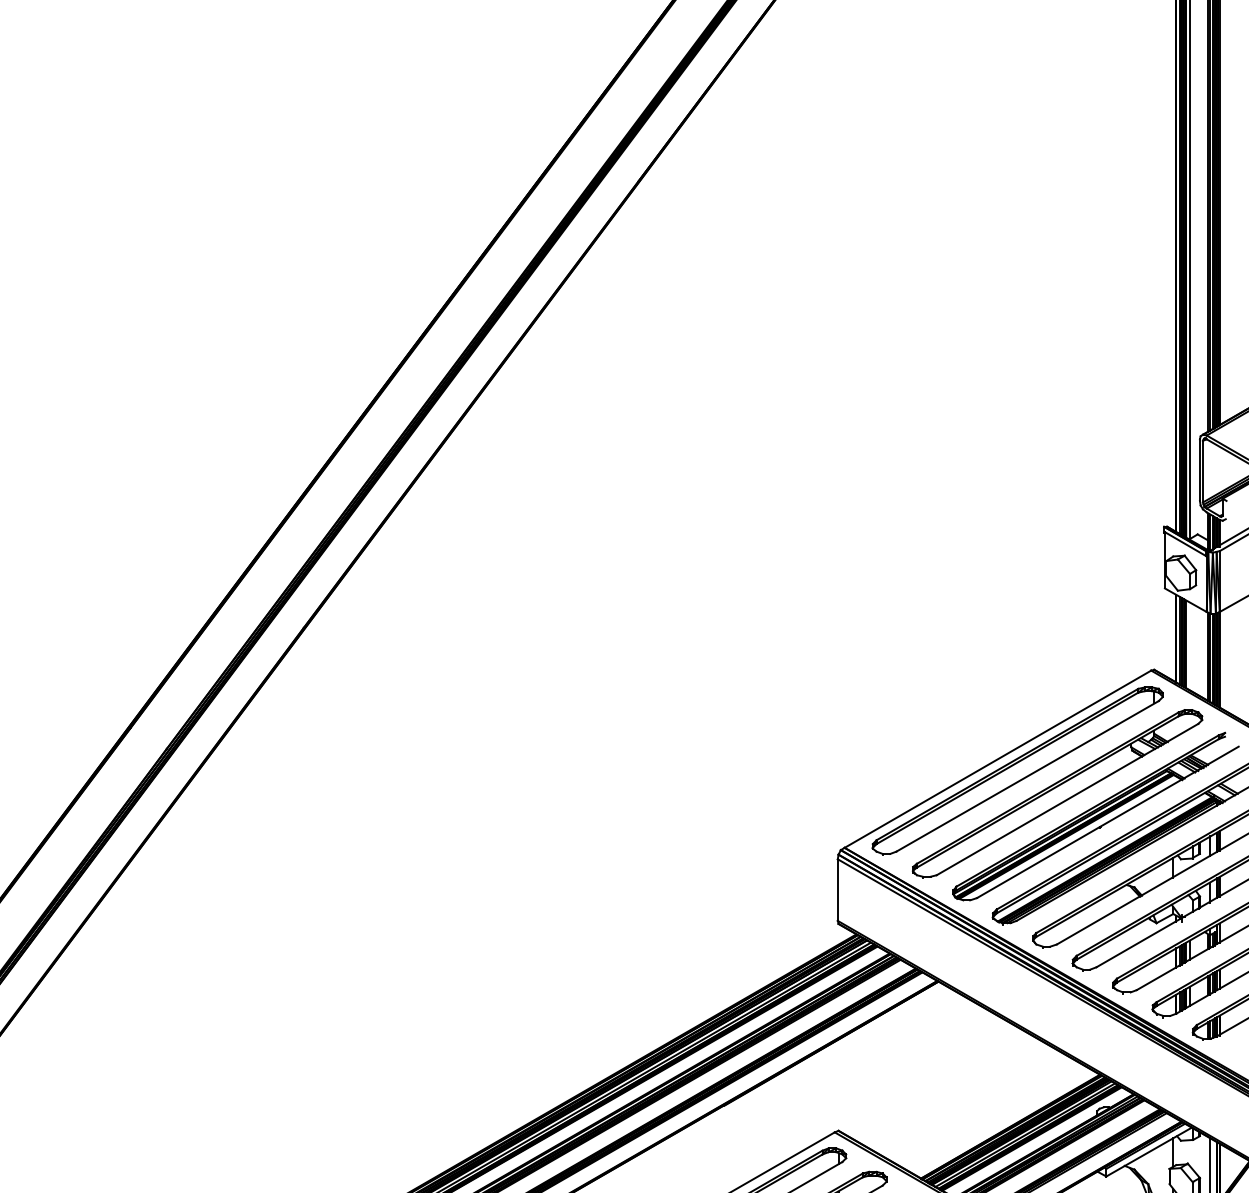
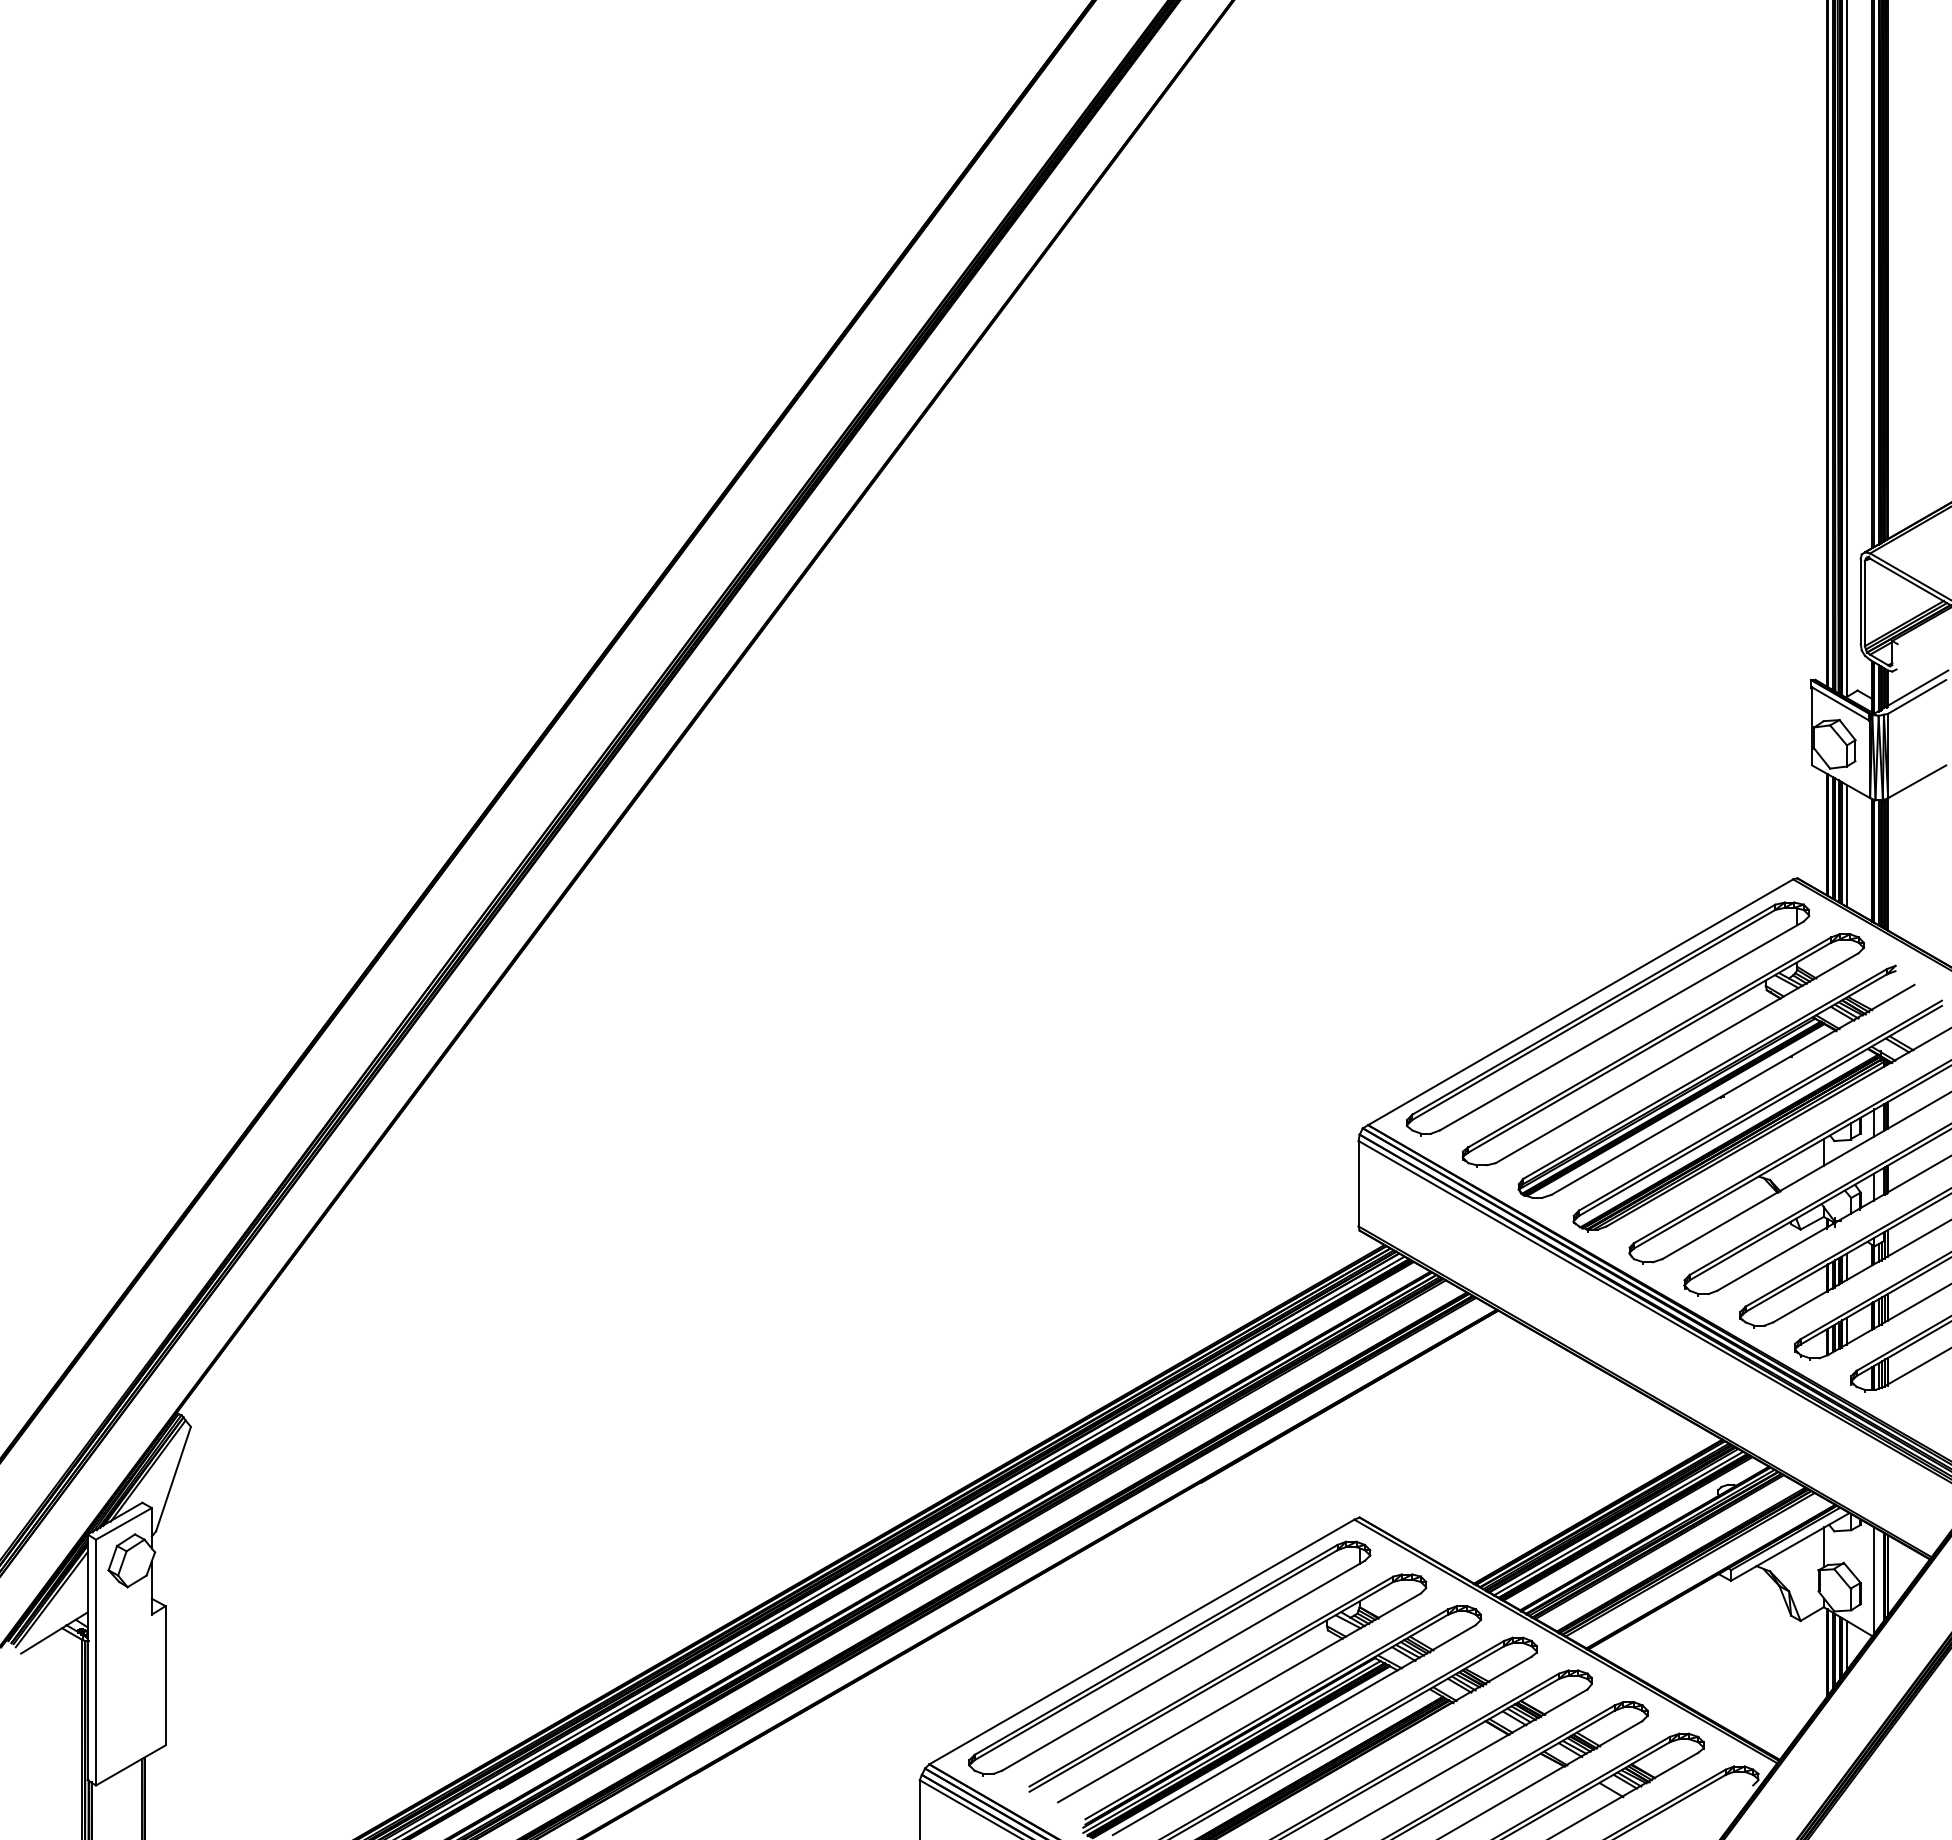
line: (1190, 646) -> (1847, 845), added

